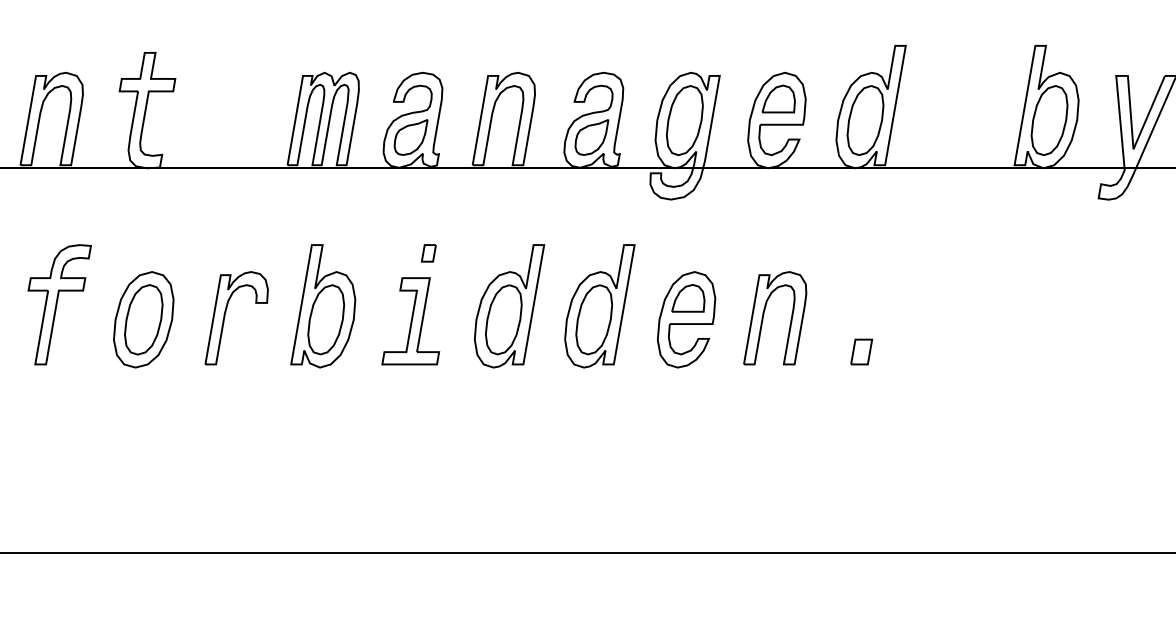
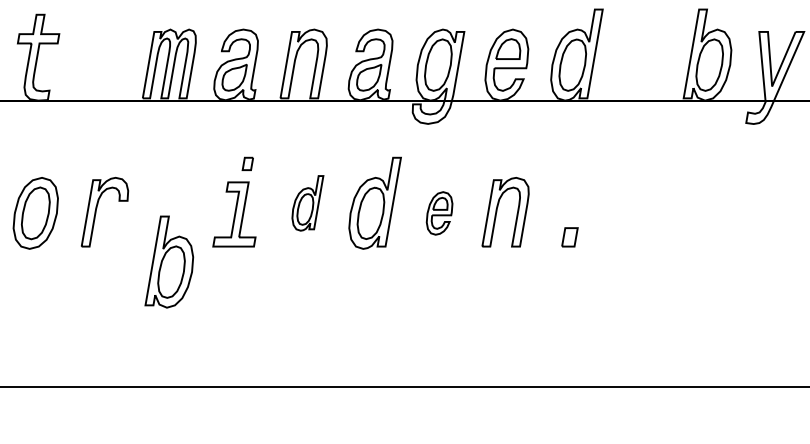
part: (323, 306) -> (169, 262), moved
part: (509, 306) -> (307, 203), size x0.6
part: (686, 319) -> (439, 213), size x0.6

